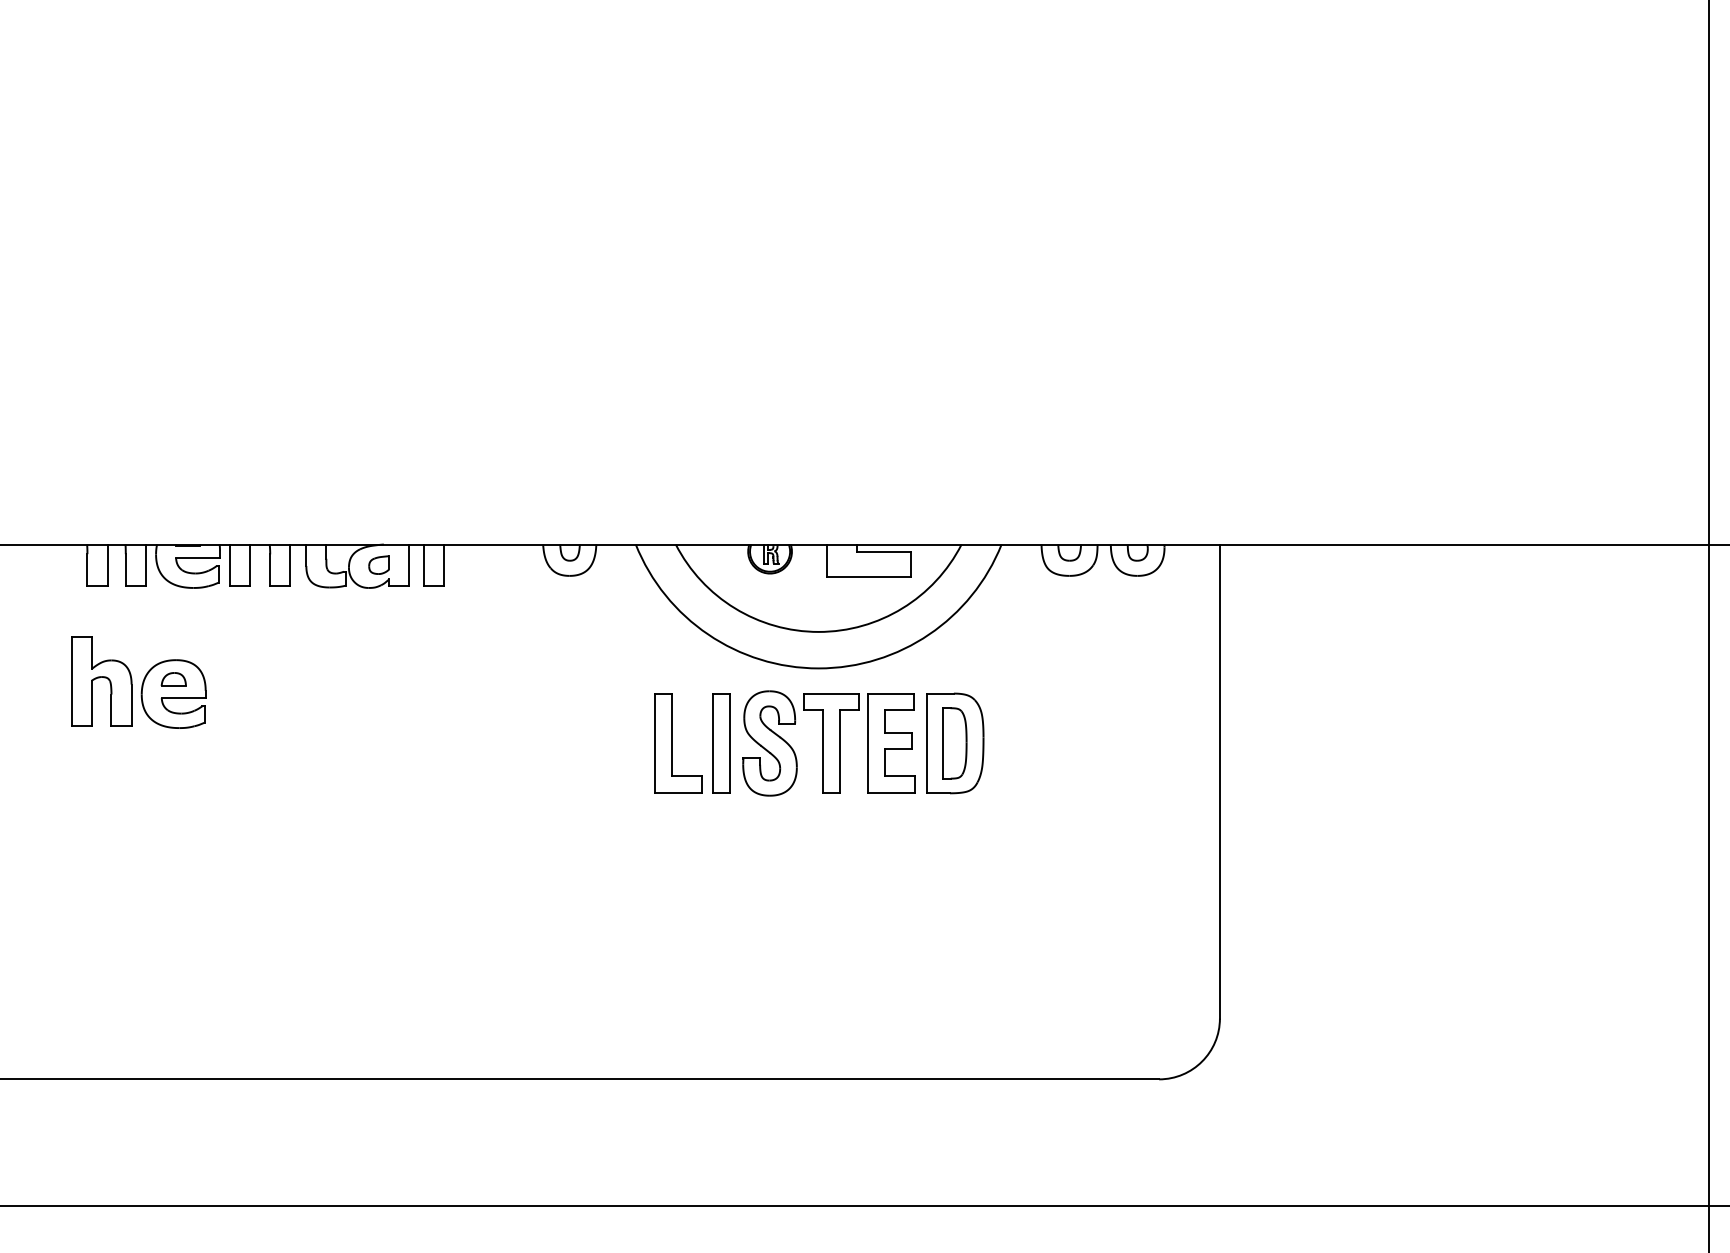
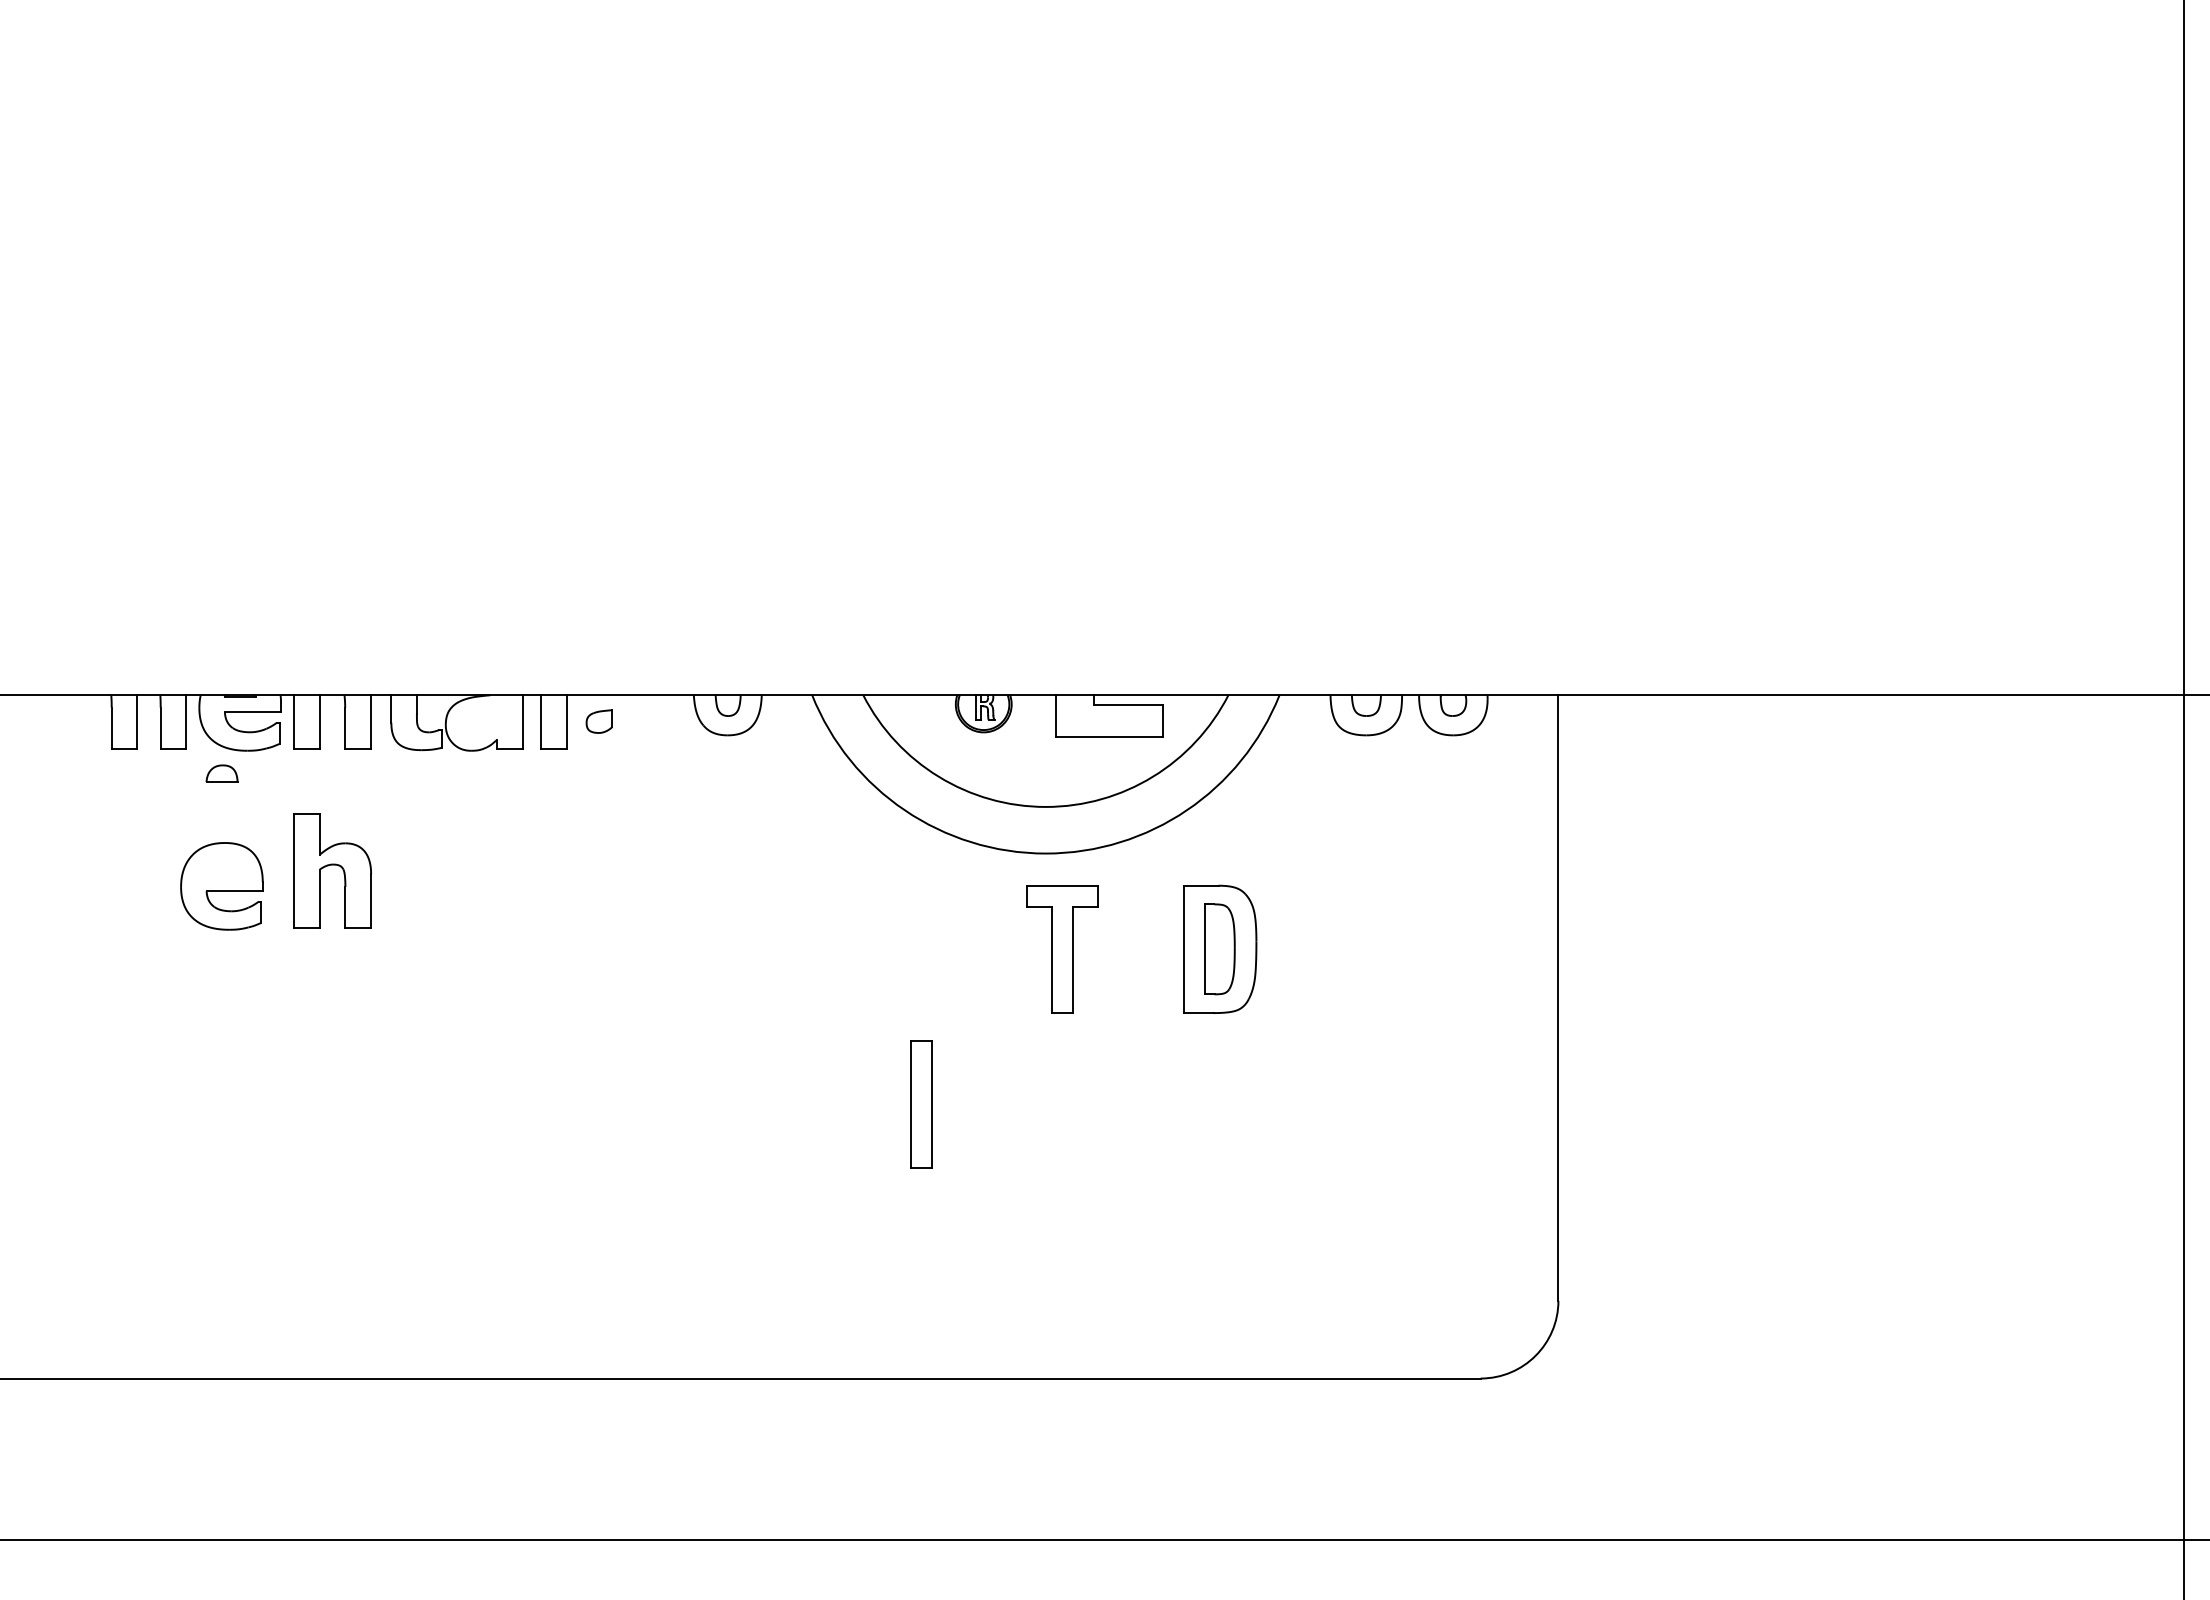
part: (378, 565) -> (598, 721), moved
part: (173, 679) -> (221, 773), moved
part: (101, 681) -> (332, 870), moved
part: (672, 743) -> (858, 949), removed
part: (721, 743) -> (921, 1104), moved
part: (769, 743) -> (983, 949), removed
part: (891, 743) -> (1138, 949), removed

